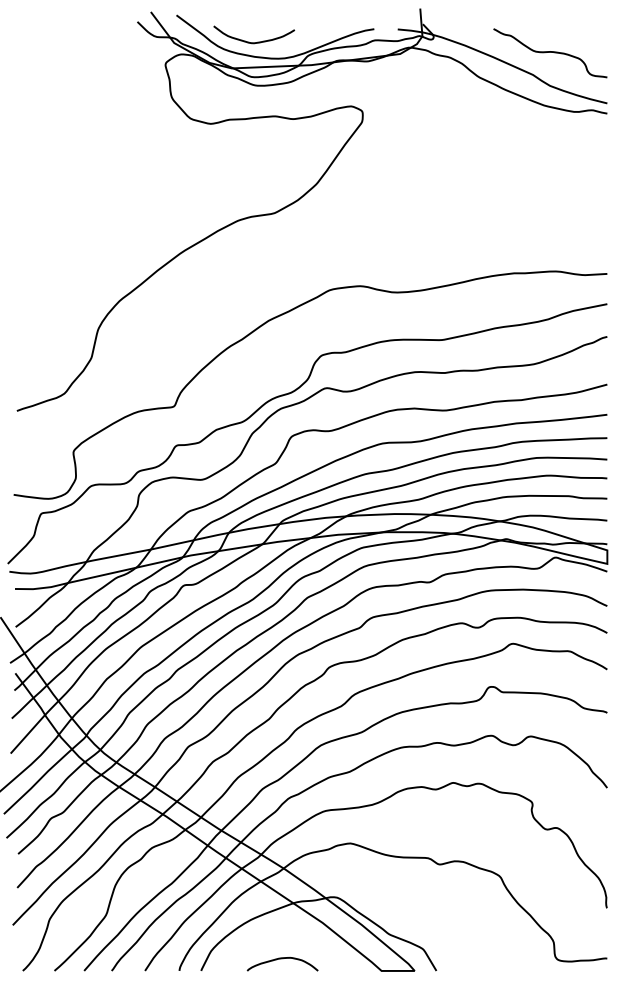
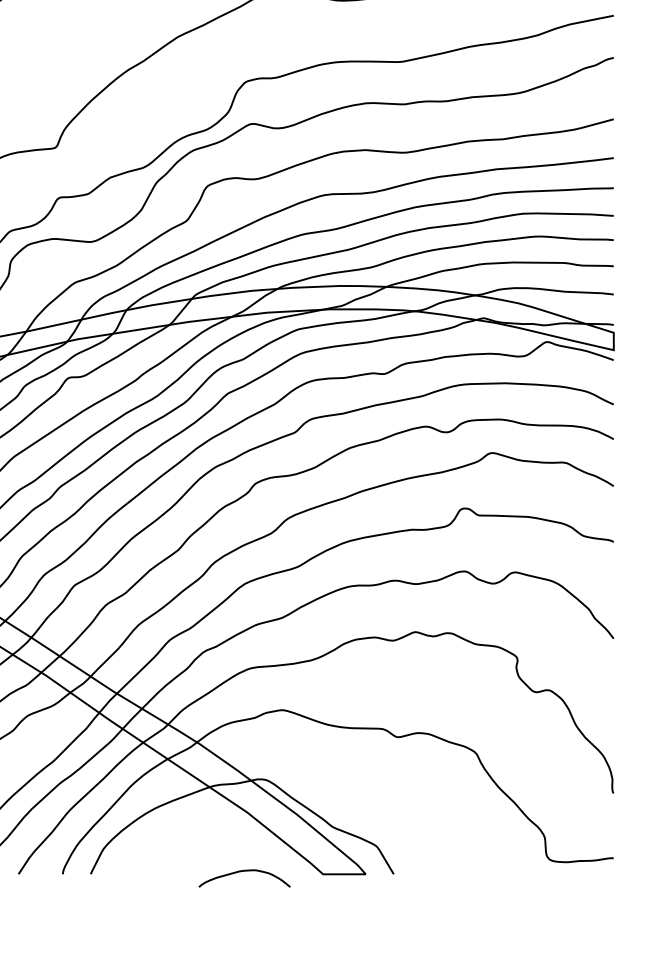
curve: (282, 959) -> (244, 872), moved

